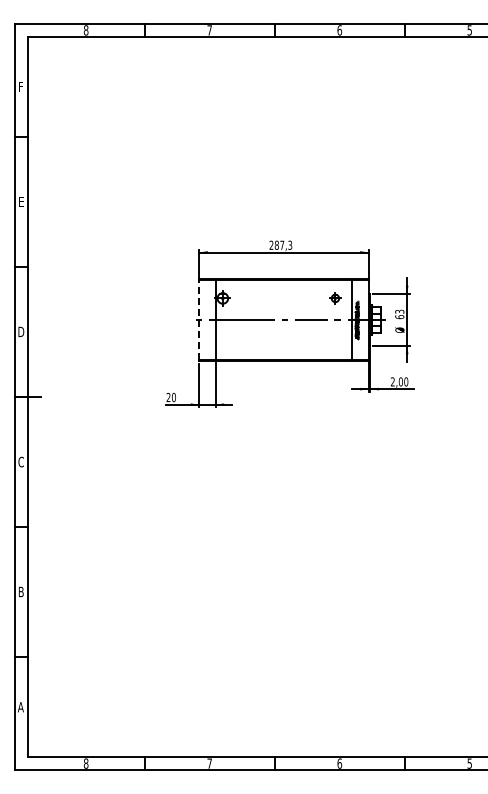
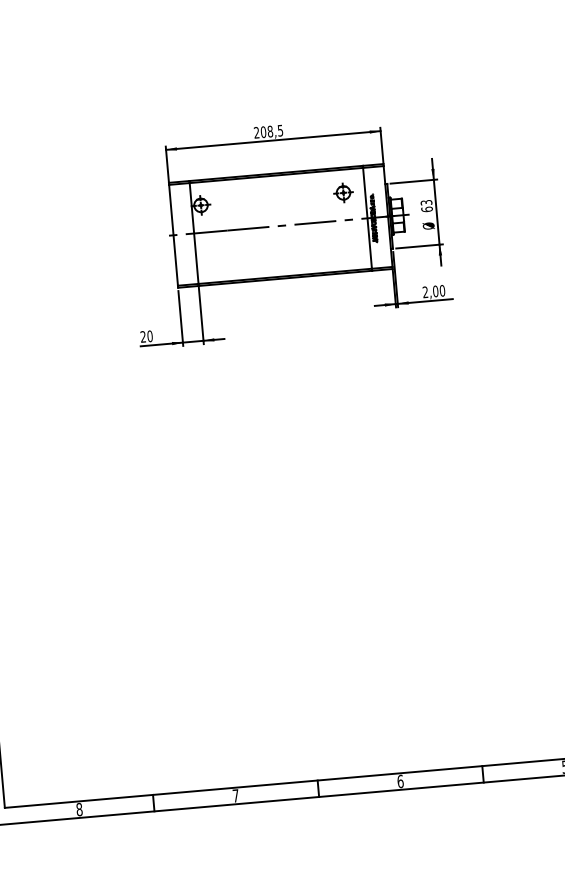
text: (283, 244) -> (271, 130), 287,3 -> 208,5
part: (335, 298) -> (343, 193), size x1.43
line: (199, 319) -> (173, 234), dashed -> solid

